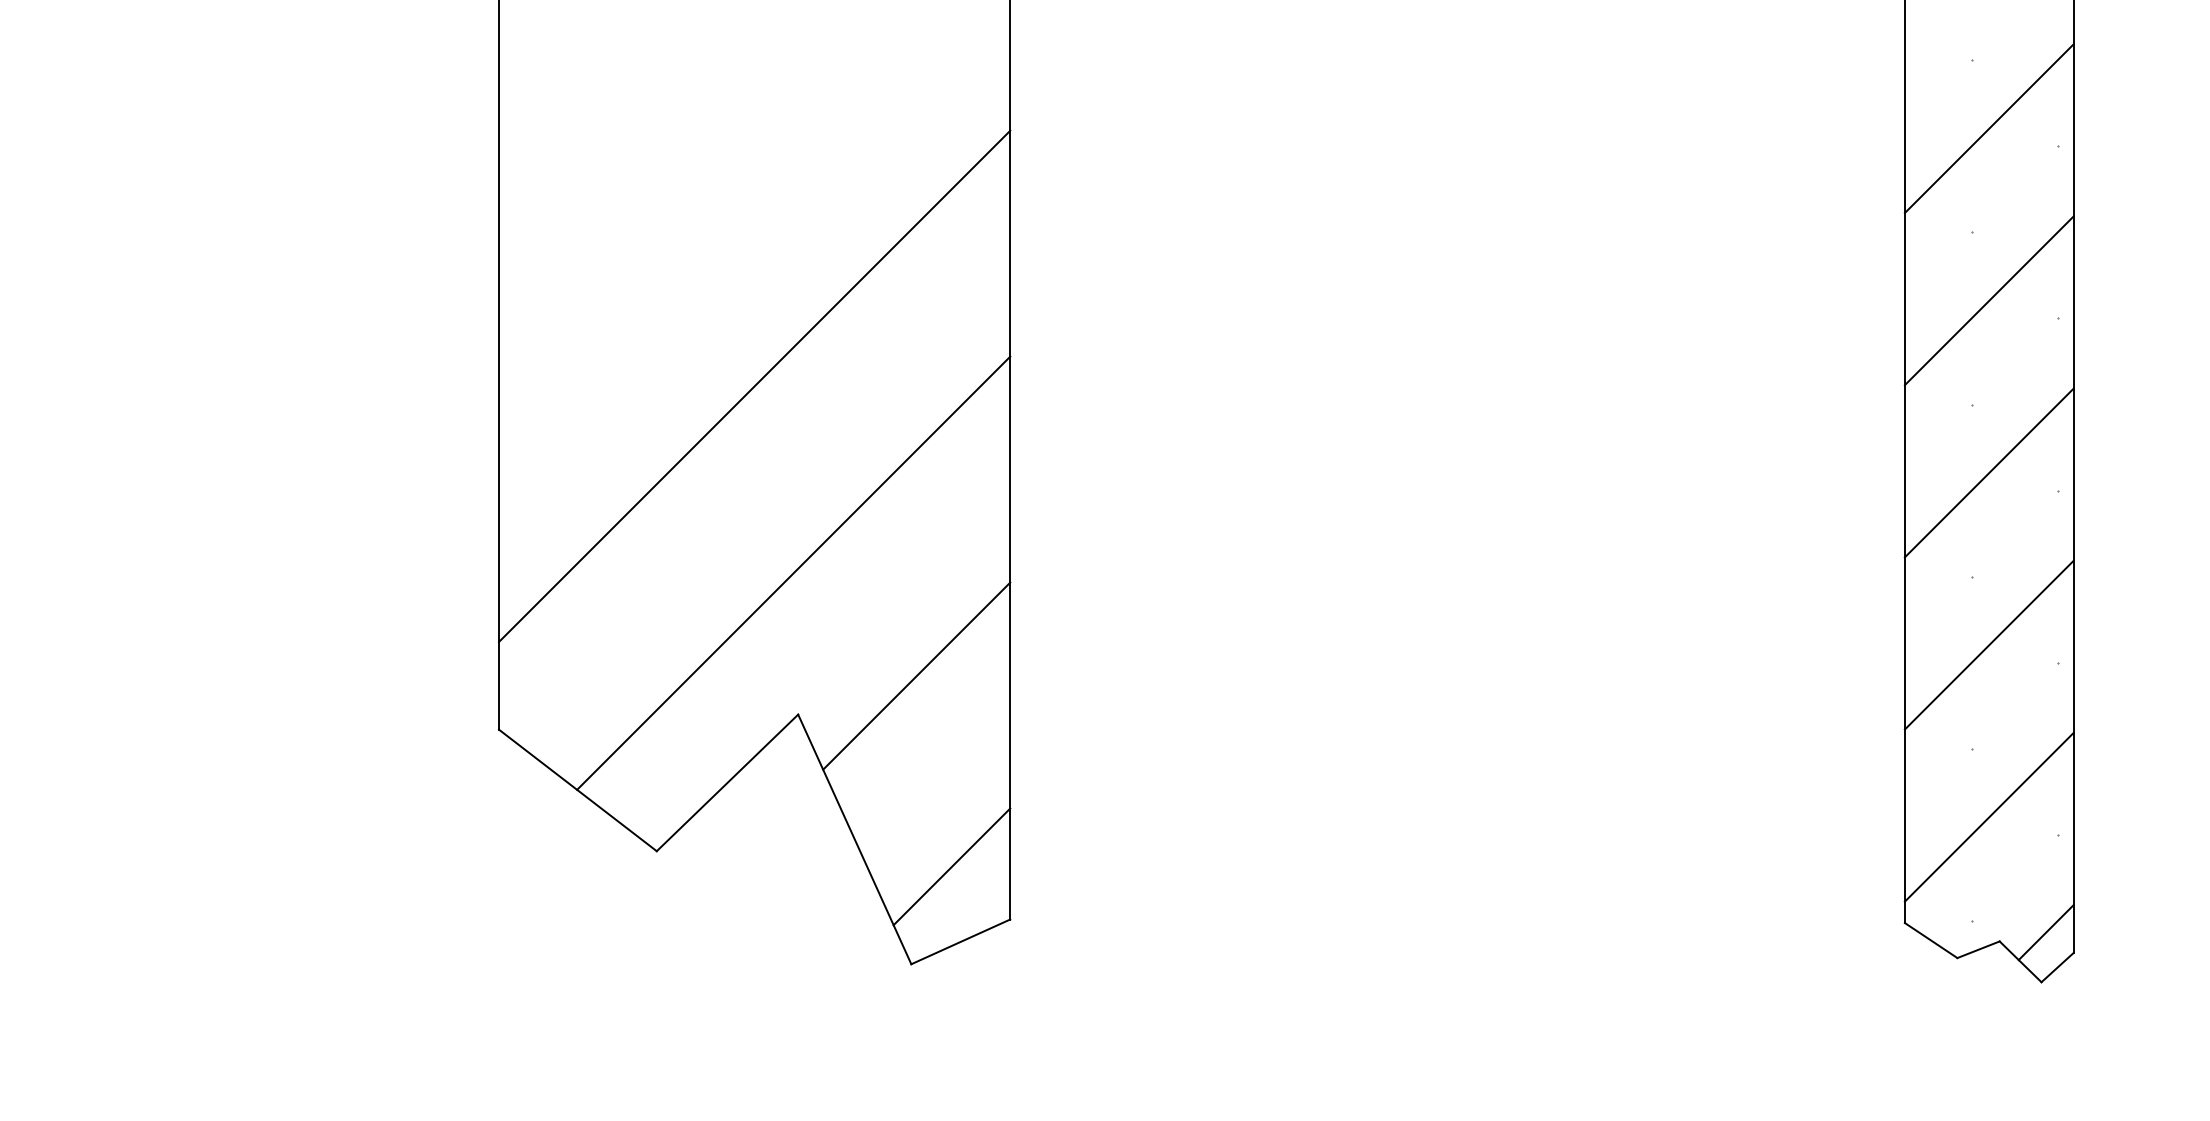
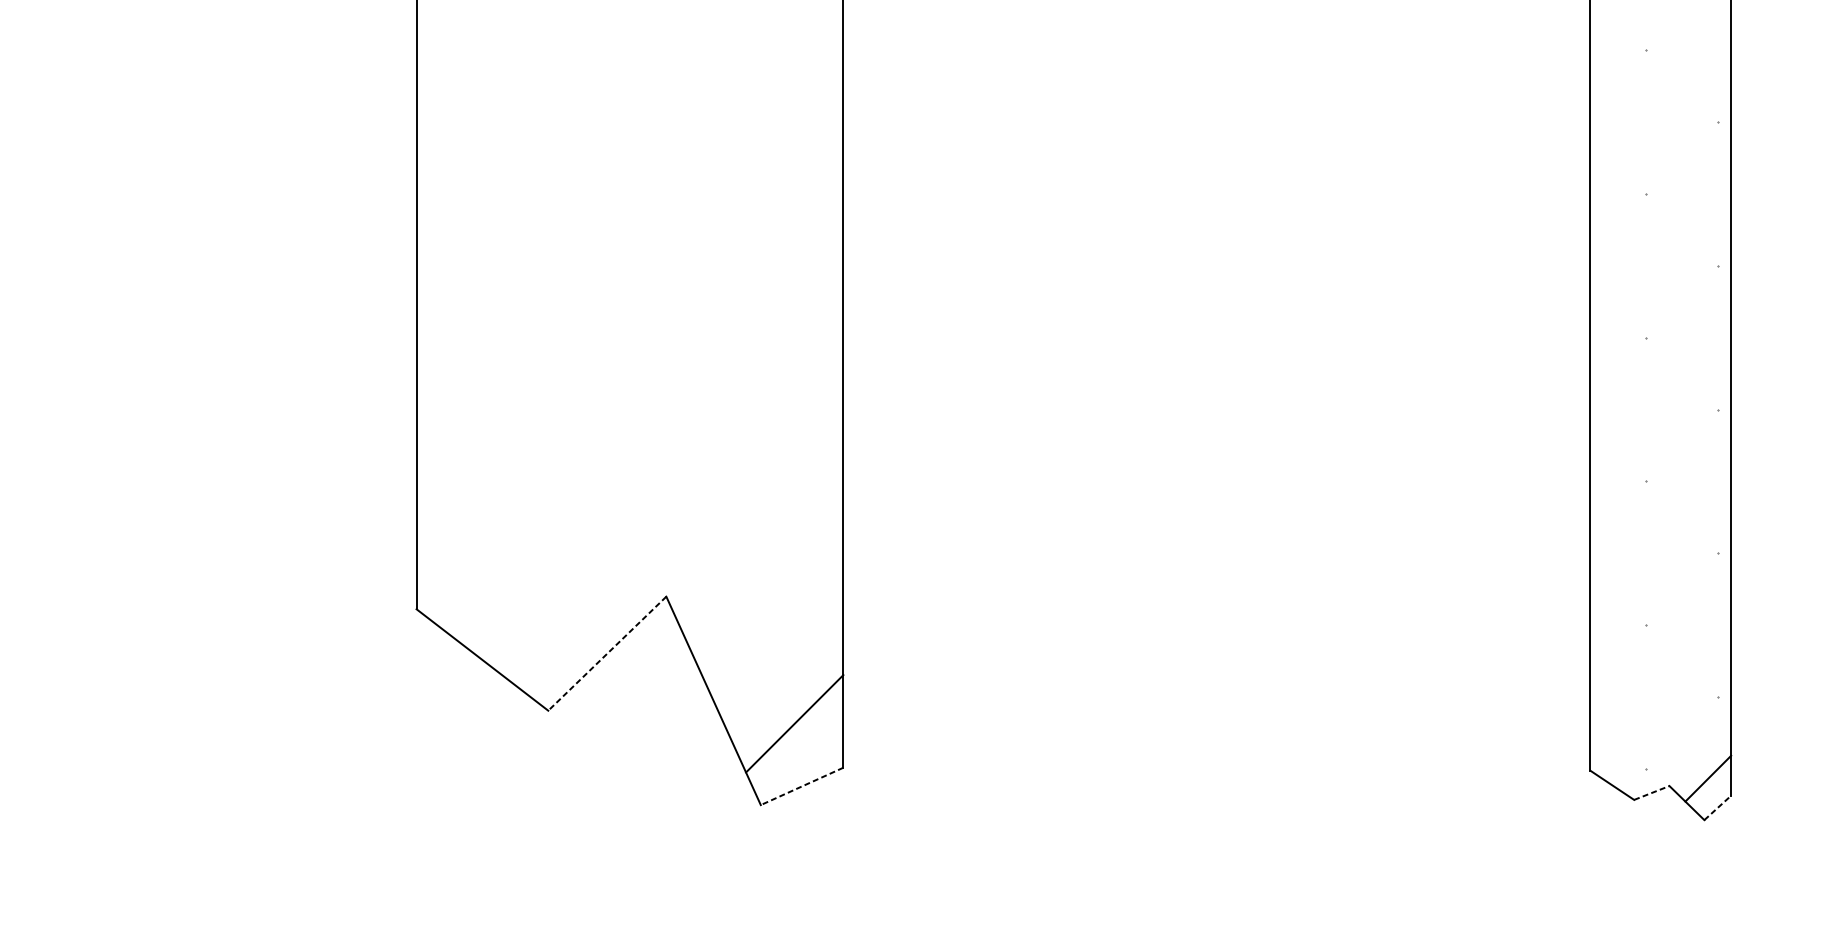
line: (1988, 128) -> (1660, 107), removed
line: (1988, 300) -> (1660, 250), removed
line: (754, 385) -> (629, 321), removed
line: (1988, 472) -> (1660, 394), removed
line: (793, 572) -> (662, 478), removed
line: (1988, 644) -> (1660, 538), removed
line: (916, 675) -> (765, 564), removed
line: (727, 783) -> (607, 654), solid -> dashed
line: (1988, 816) -> (1660, 681), removed
line: (960, 942) -> (801, 786), solid -> dashed
line: (1978, 949) -> (1651, 792), solid -> dashed
line: (2057, 967) -> (1717, 807), solid -> dashed

